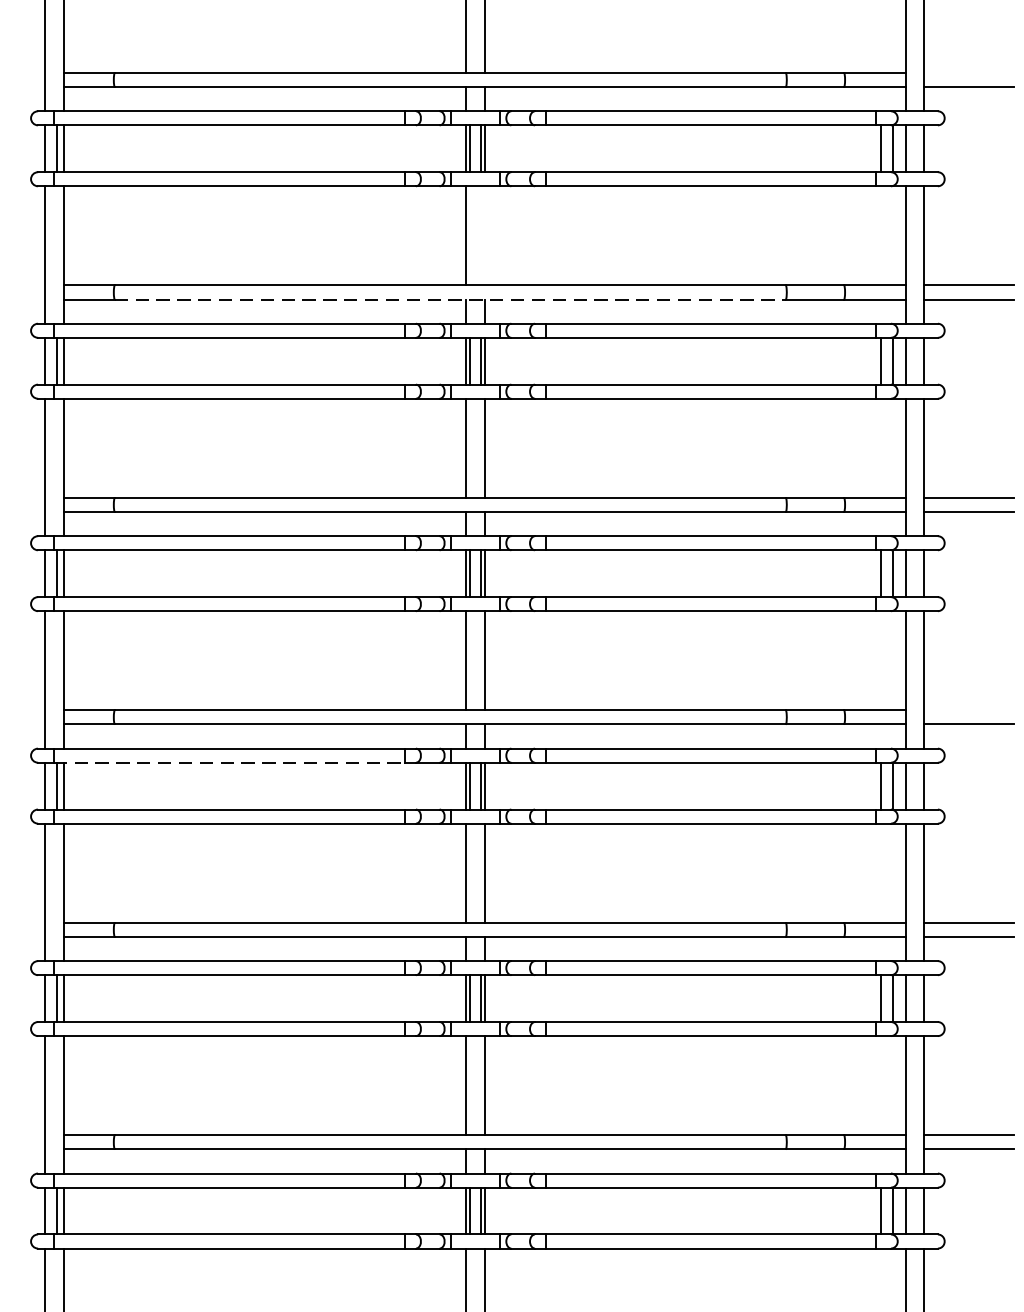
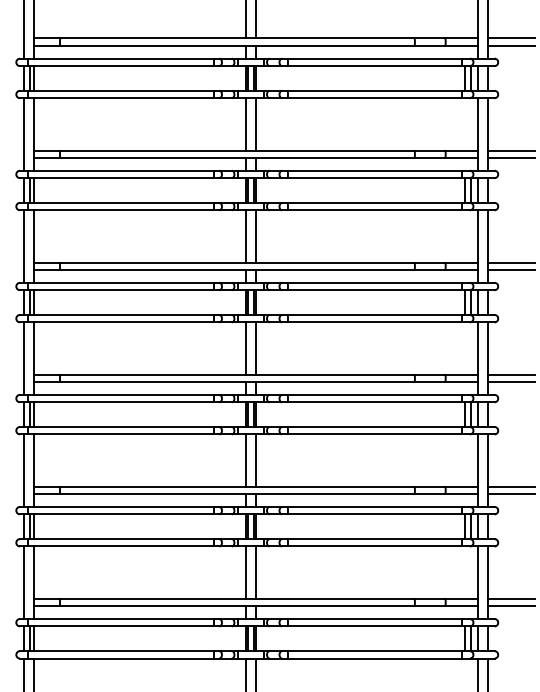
line: (967, 73) -> (510, 38), added
line: (484, 236) -> (255, 124), added
line: (450, 298) -> (237, 157), dashed -> solid
line: (967, 710) -> (510, 374), added
line: (228, 763) -> (120, 402), dashed -> solid

